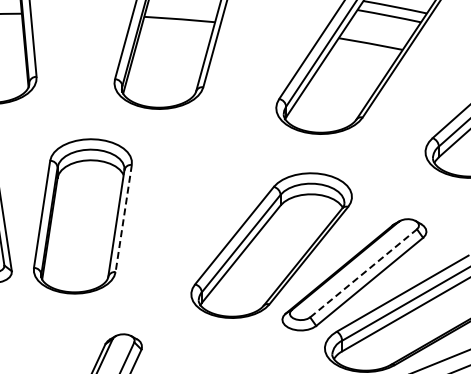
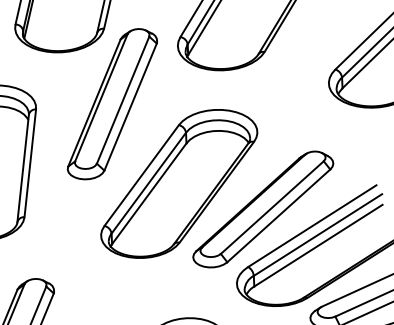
part: (208, 162) -> (112, 103), added
line: (123, 219) -> (30, 164), dashed -> solid
line: (363, 273) -> (272, 207), dashed -> solid

